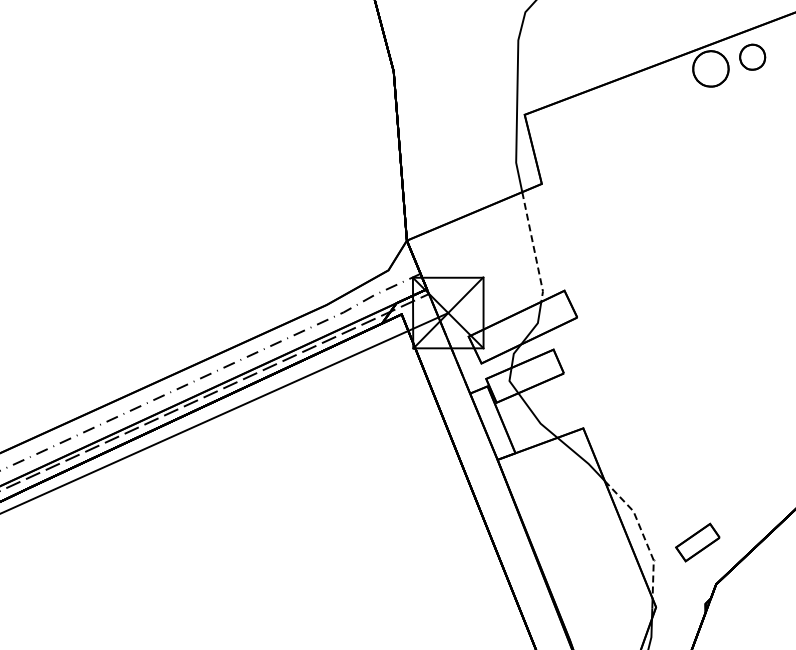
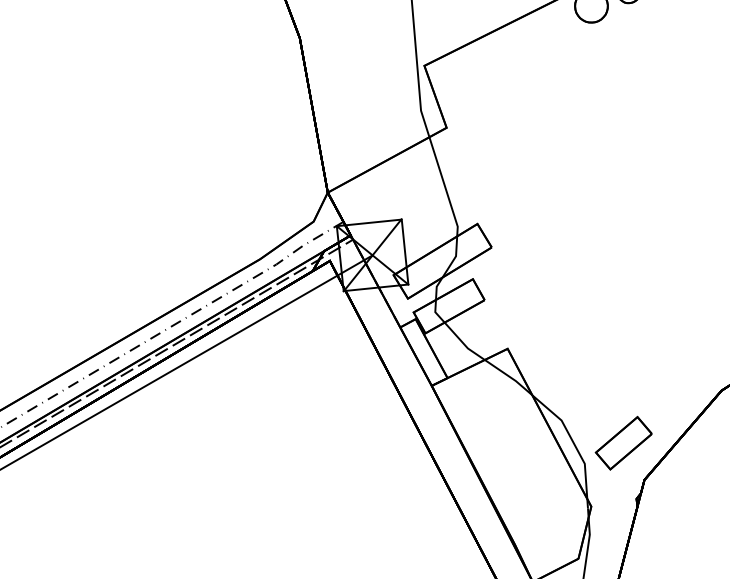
line: (533, 247) -> (444, 187), dashed -> solid
line: (643, 535) -> (573, 441), dashed -> solid
part: (697, 542) -> (623, 443), size x1.43

